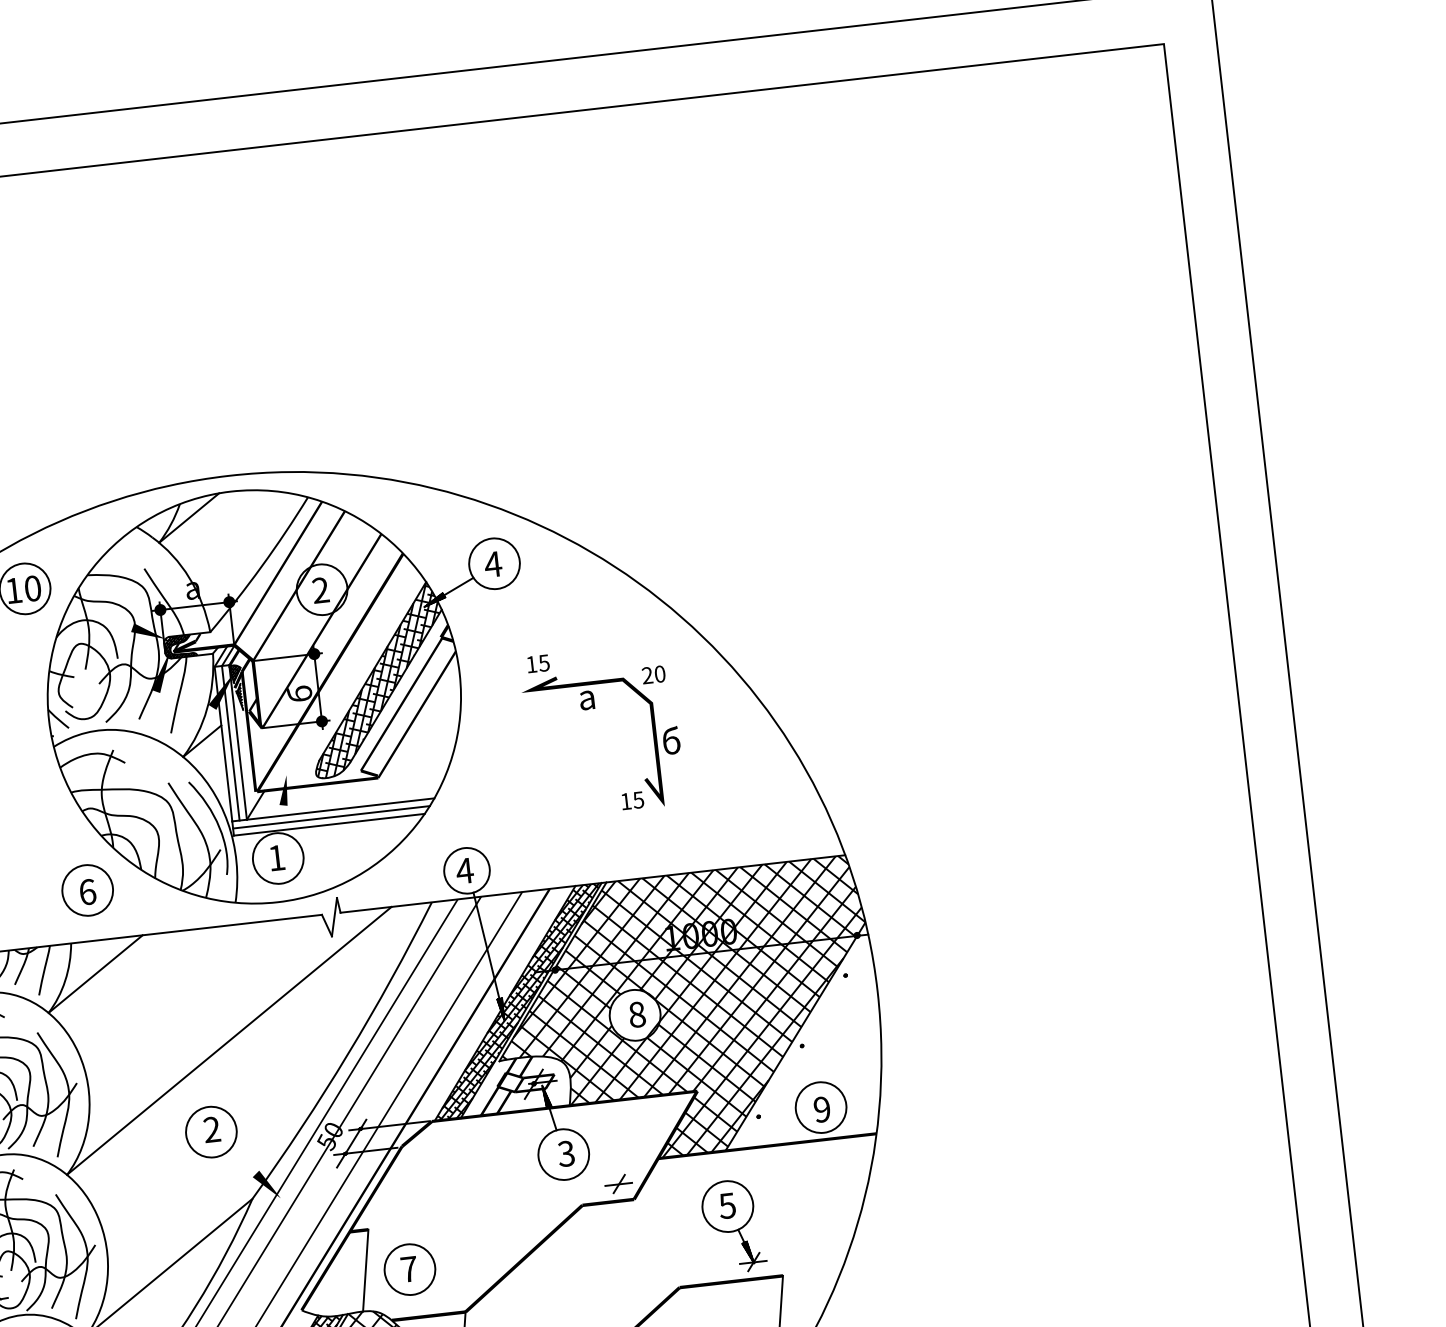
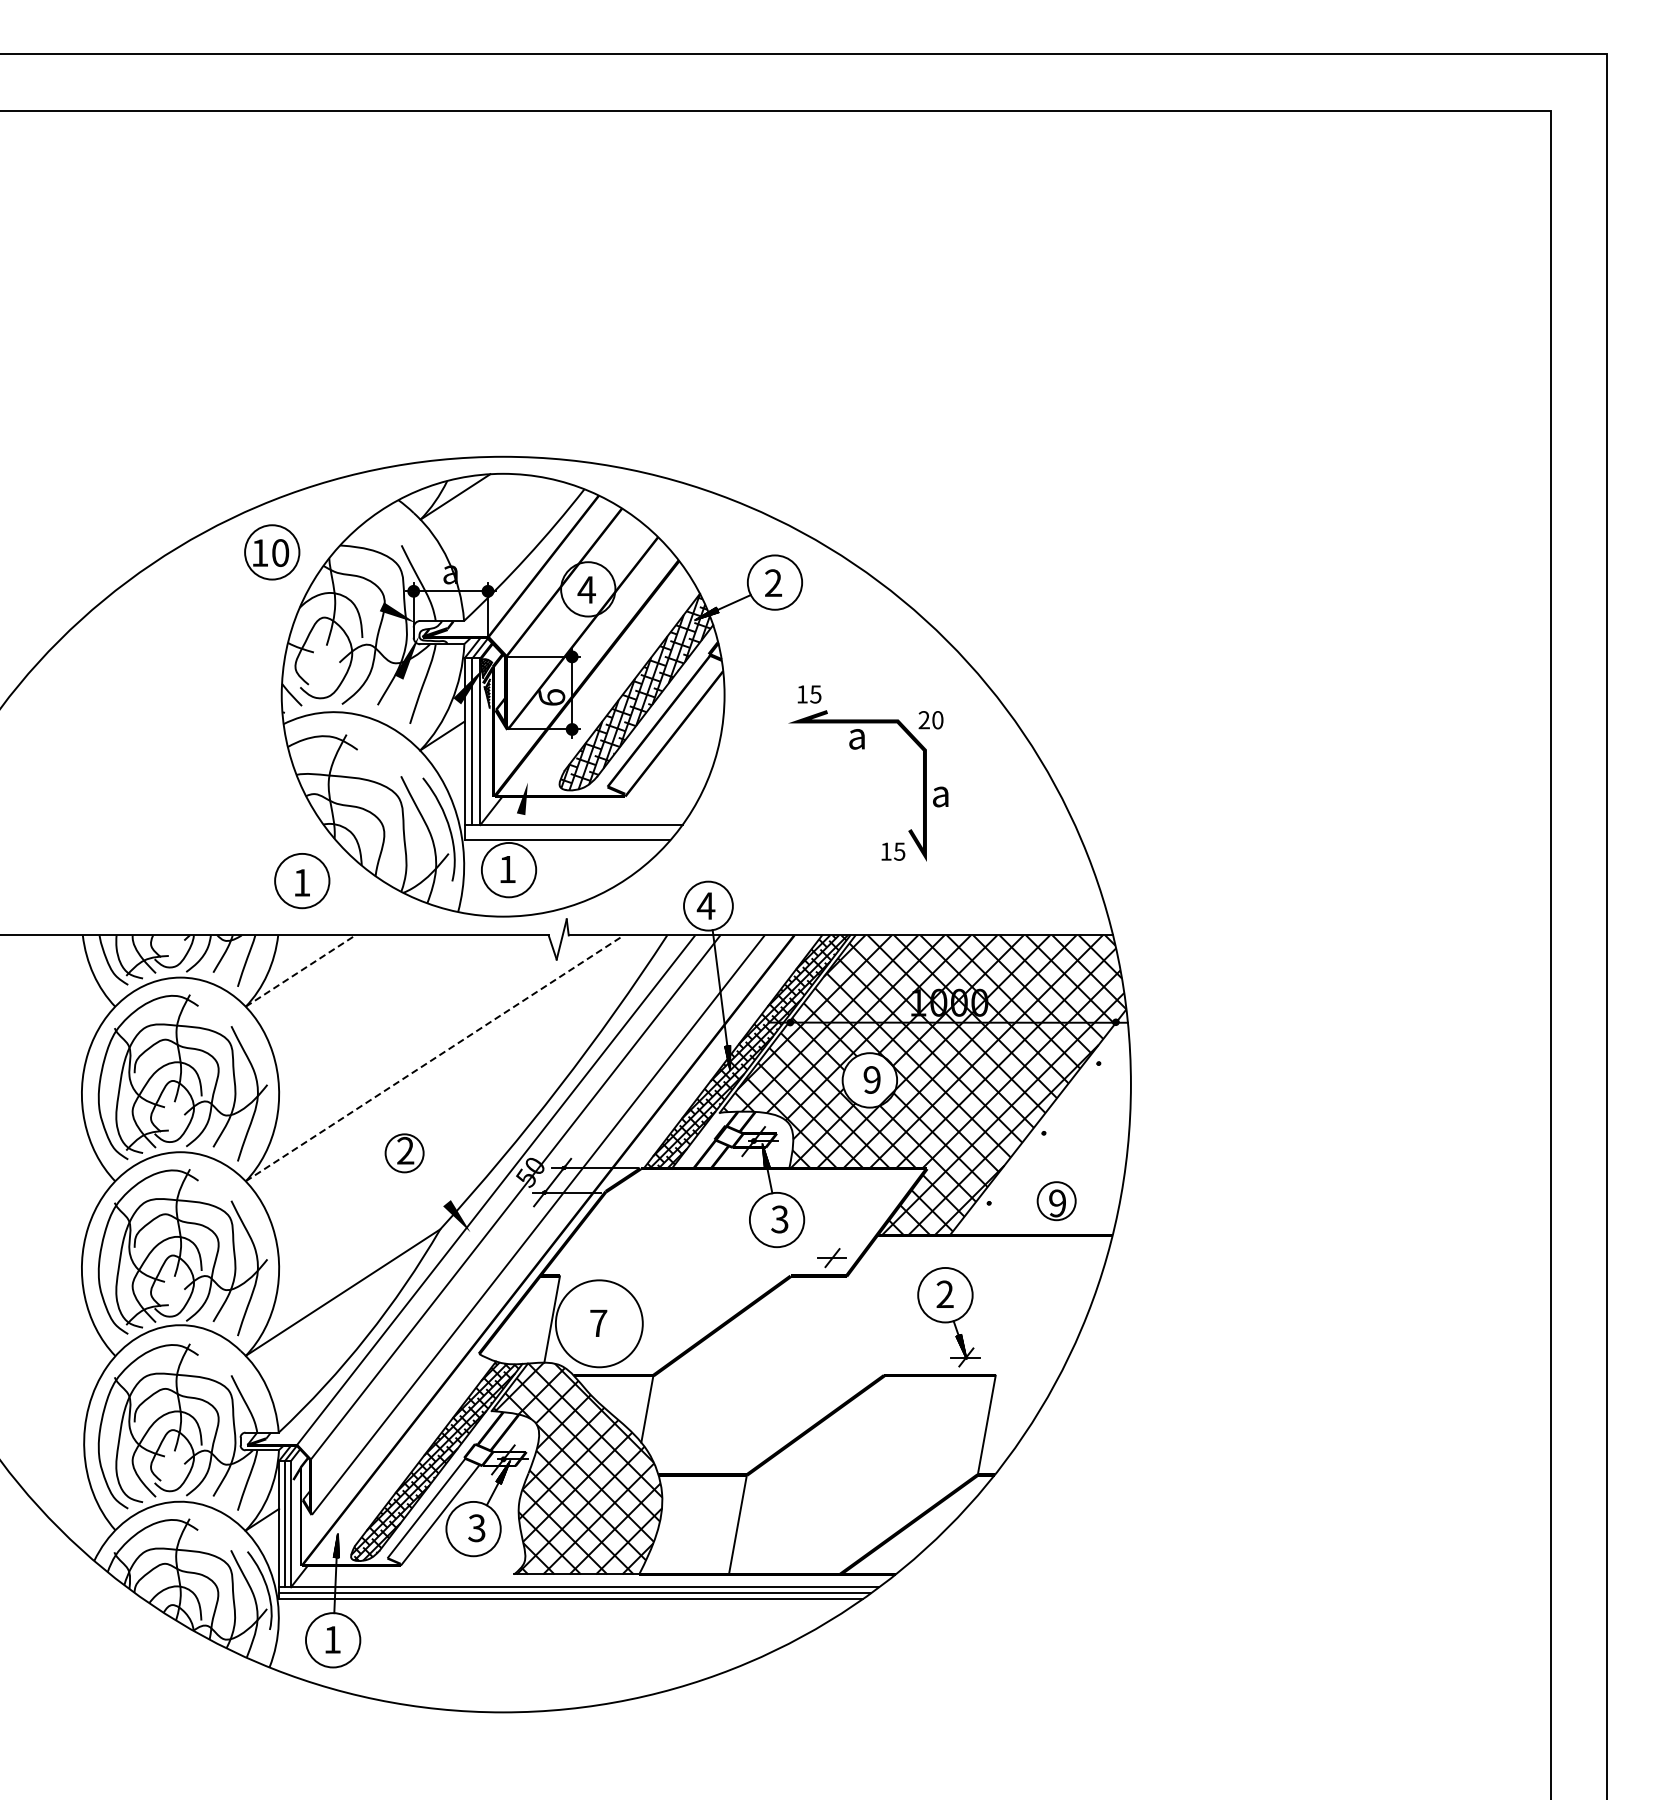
text: (493, 563) -> (773, 582), 4 -> 2
text: (320, 590) -> (586, 589), 2 -> 4
hatch: (180, 646) -> (430, 632), removed
text: (671, 740) -> (941, 792), б -> a
line: (331, 817) -> (570, 832), removed
text: (88, 891) -> (302, 882), 6 -> 1
line: (95, 973) -> (300, 970), solid -> dashed
text: (636, 1014) -> (871, 1079), 8 -> 9
line: (230, 1040) -> (435, 1058), solid -> dashed
circle: (820, 1107) -> (1056, 1201), size x0.7
circle: (211, 1132) -> (404, 1153), size x0.7
text: (726, 1205) -> (944, 1294), 5 -> 2
circle: (410, 1269) -> (599, 1323), size x1.6

